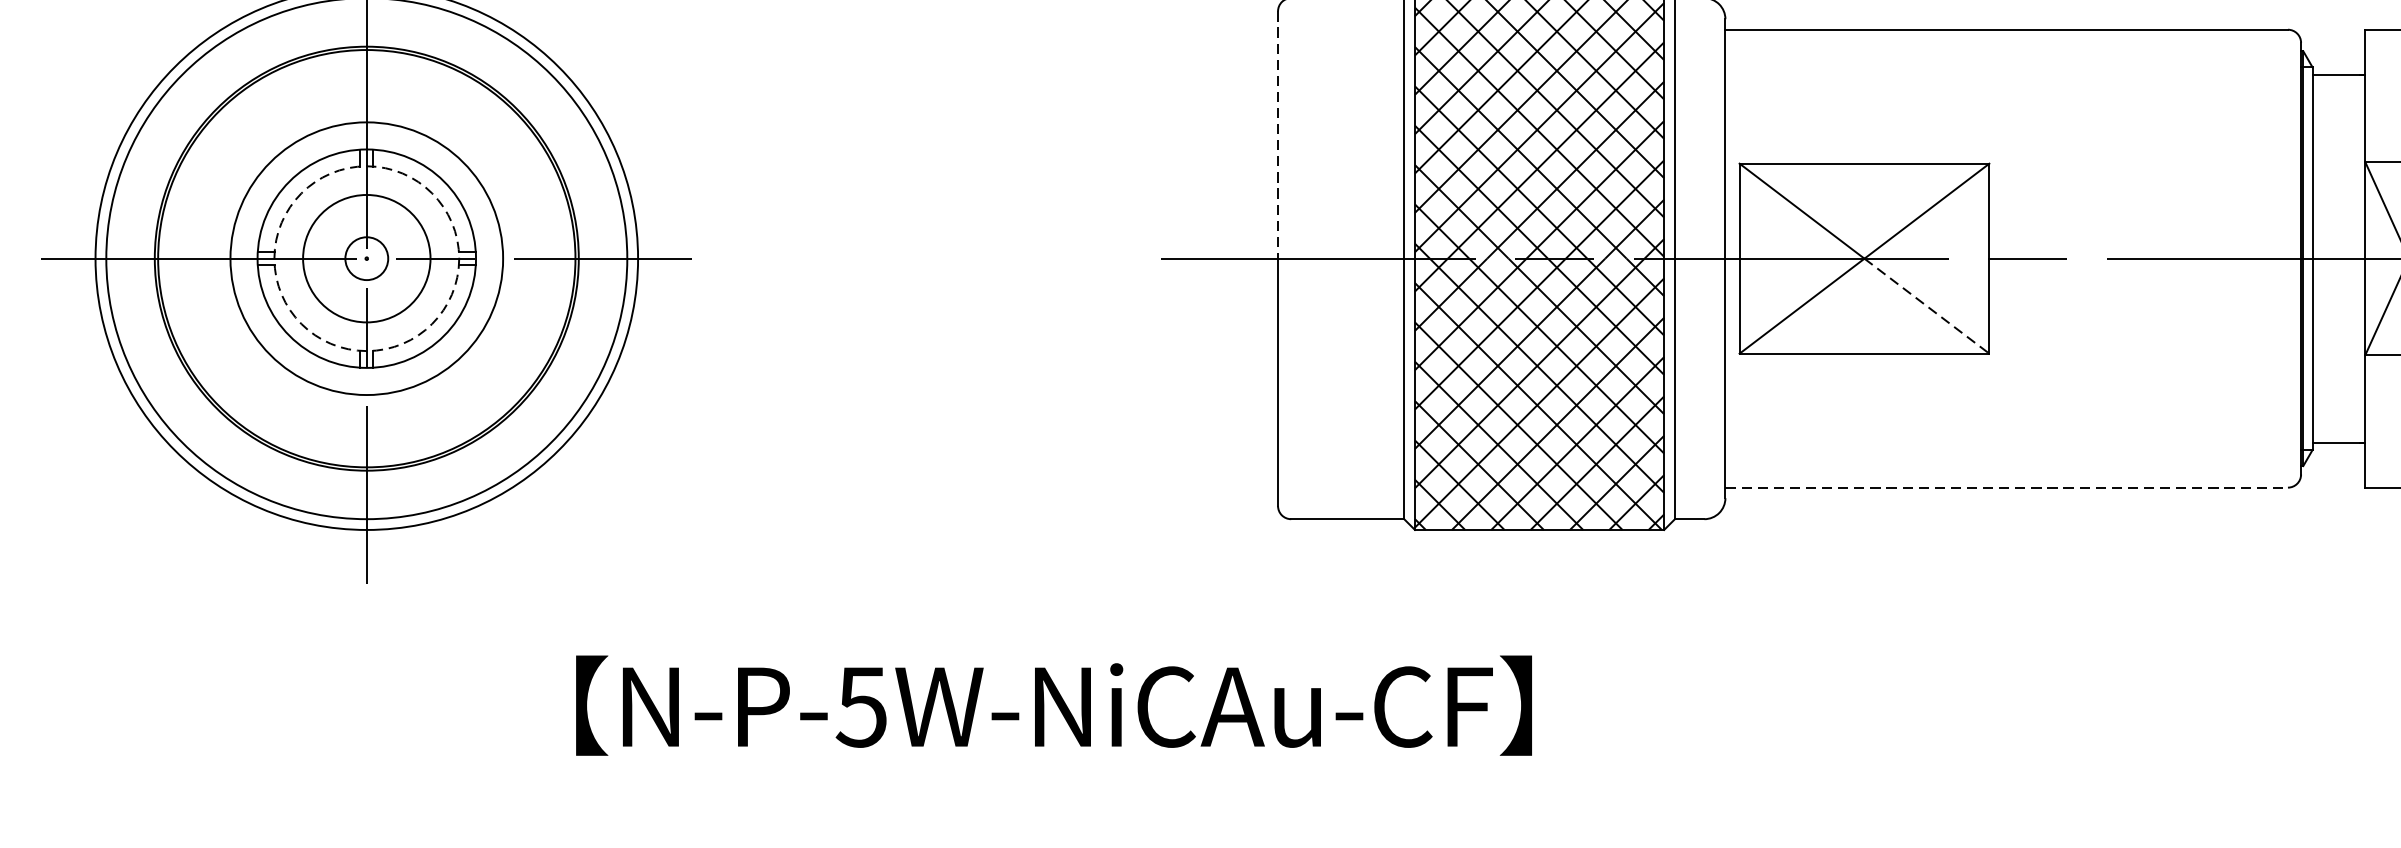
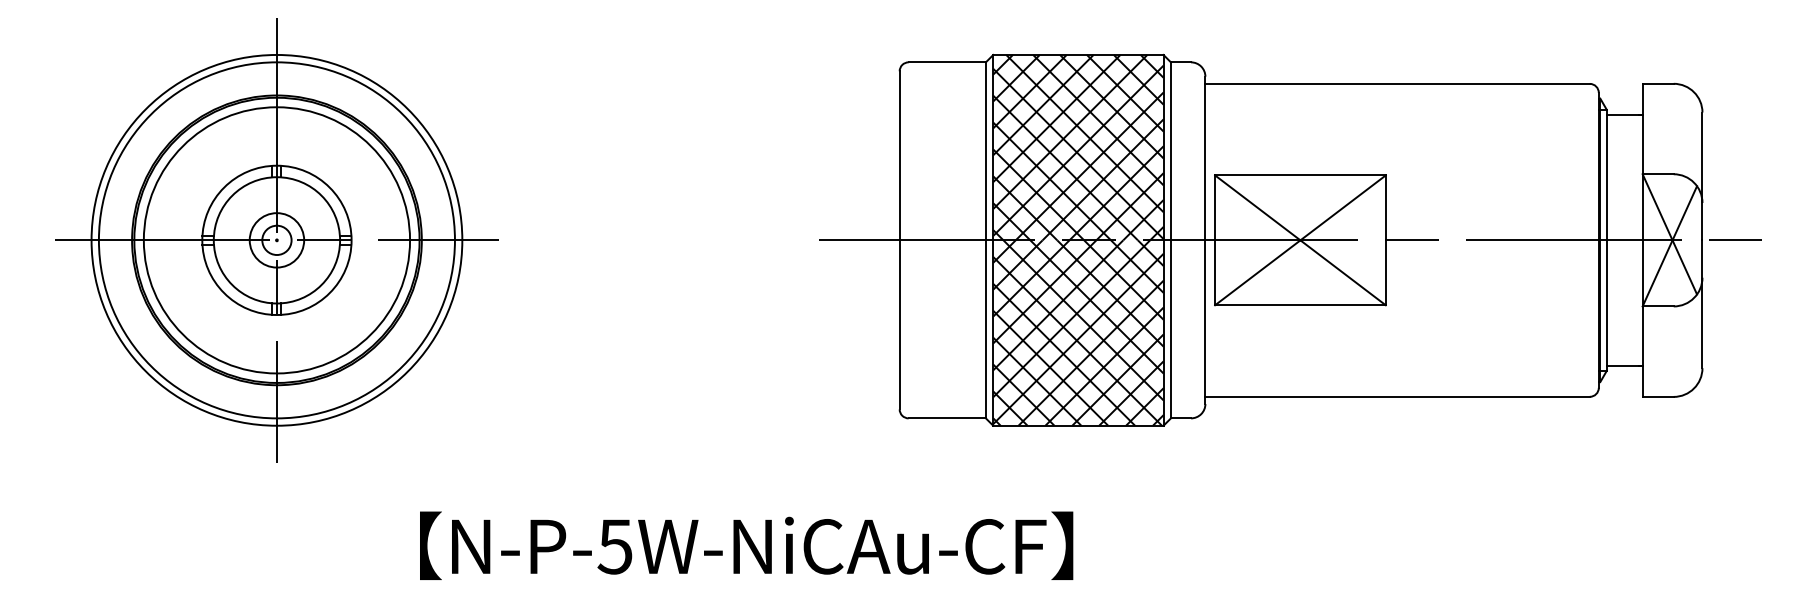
line: (1277, 134) -> (899, 155), dashed -> solid
circle: (366, 258) -> (276, 240), dashed -> solid
circle: (366, 258) -> (276, 240), size x0.62
circle: (366, 258) -> (276, 240), size x1.43
line: (1927, 305) -> (1343, 272), dashed -> solid
line: (2007, 487) -> (1398, 396), dashed -> solid

